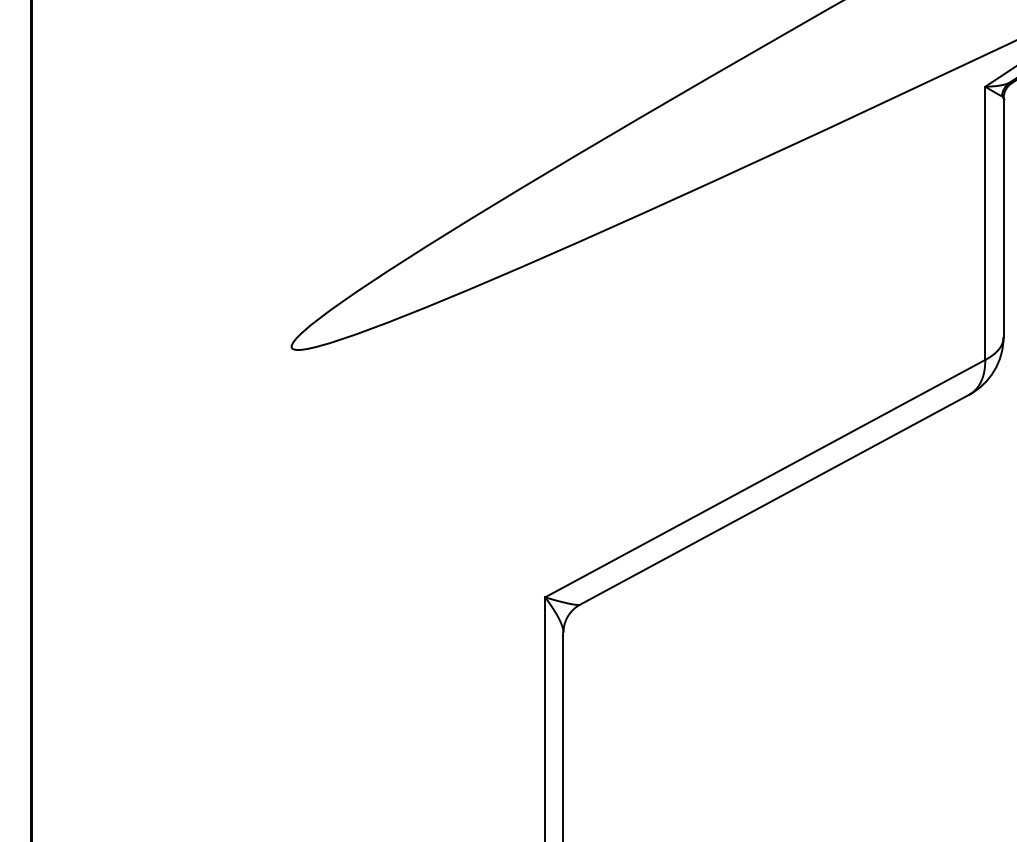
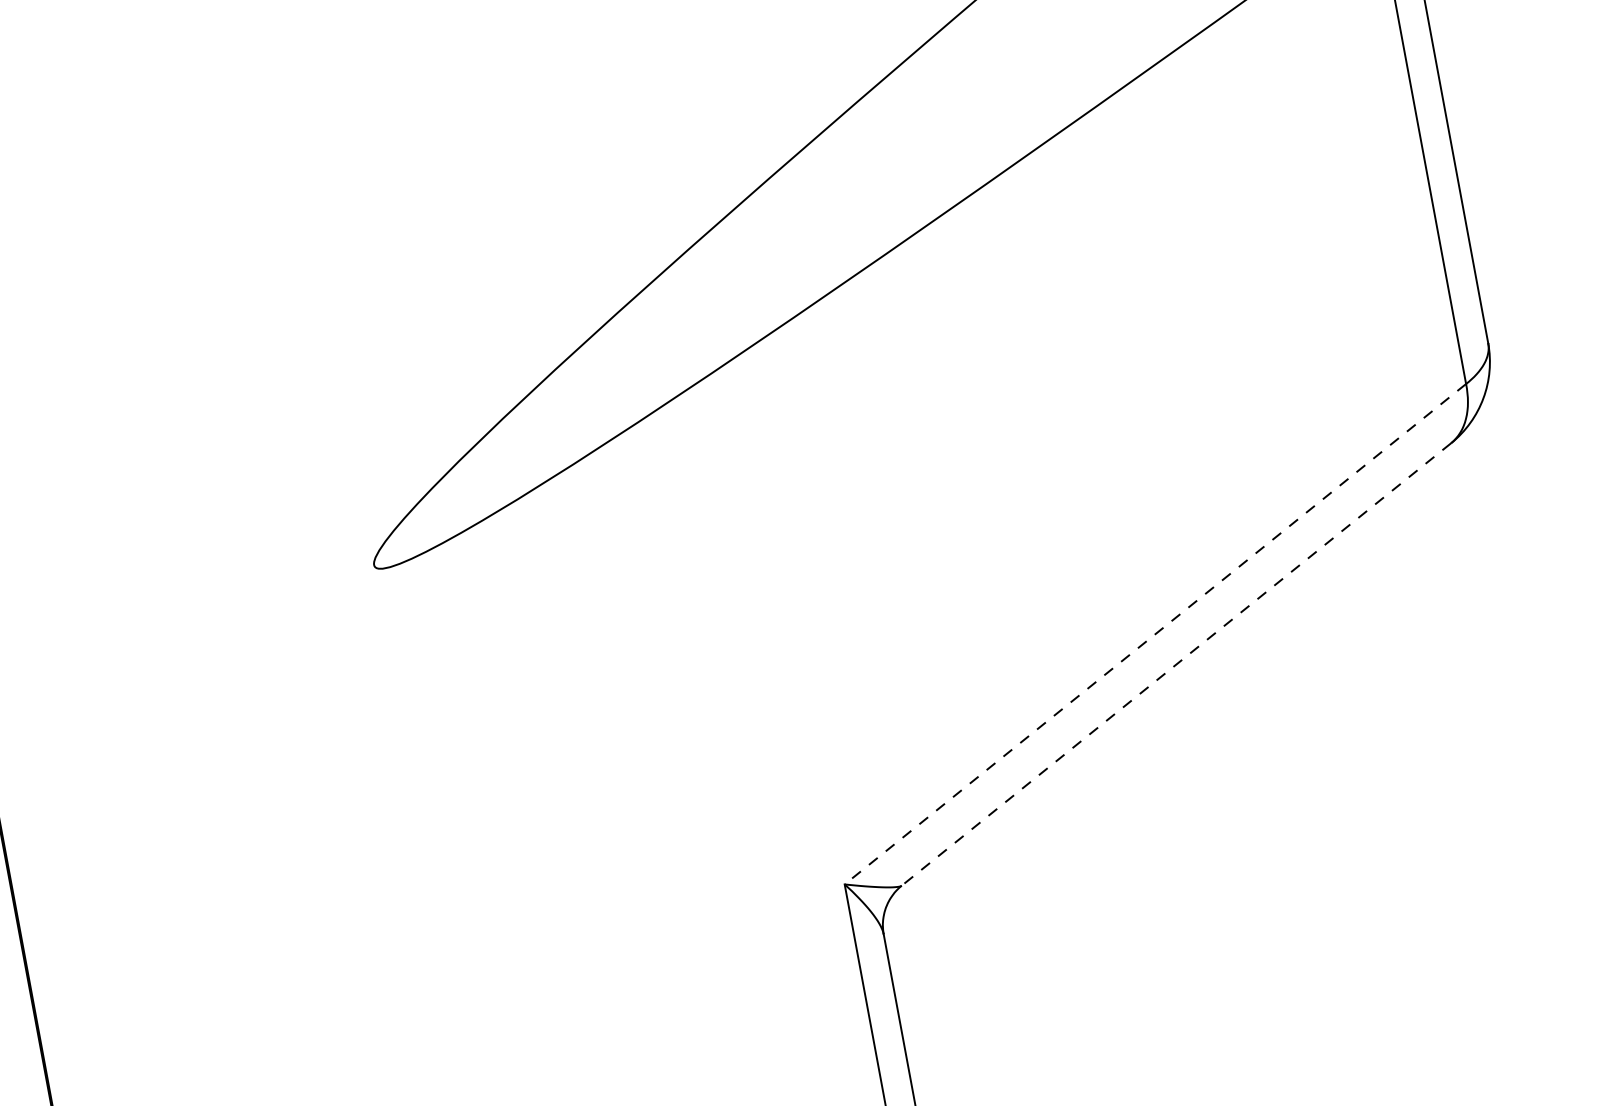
line: (764, 478) -> (1154, 634), solid -> dashed
line: (774, 499) -> (1176, 664), solid -> dashed

